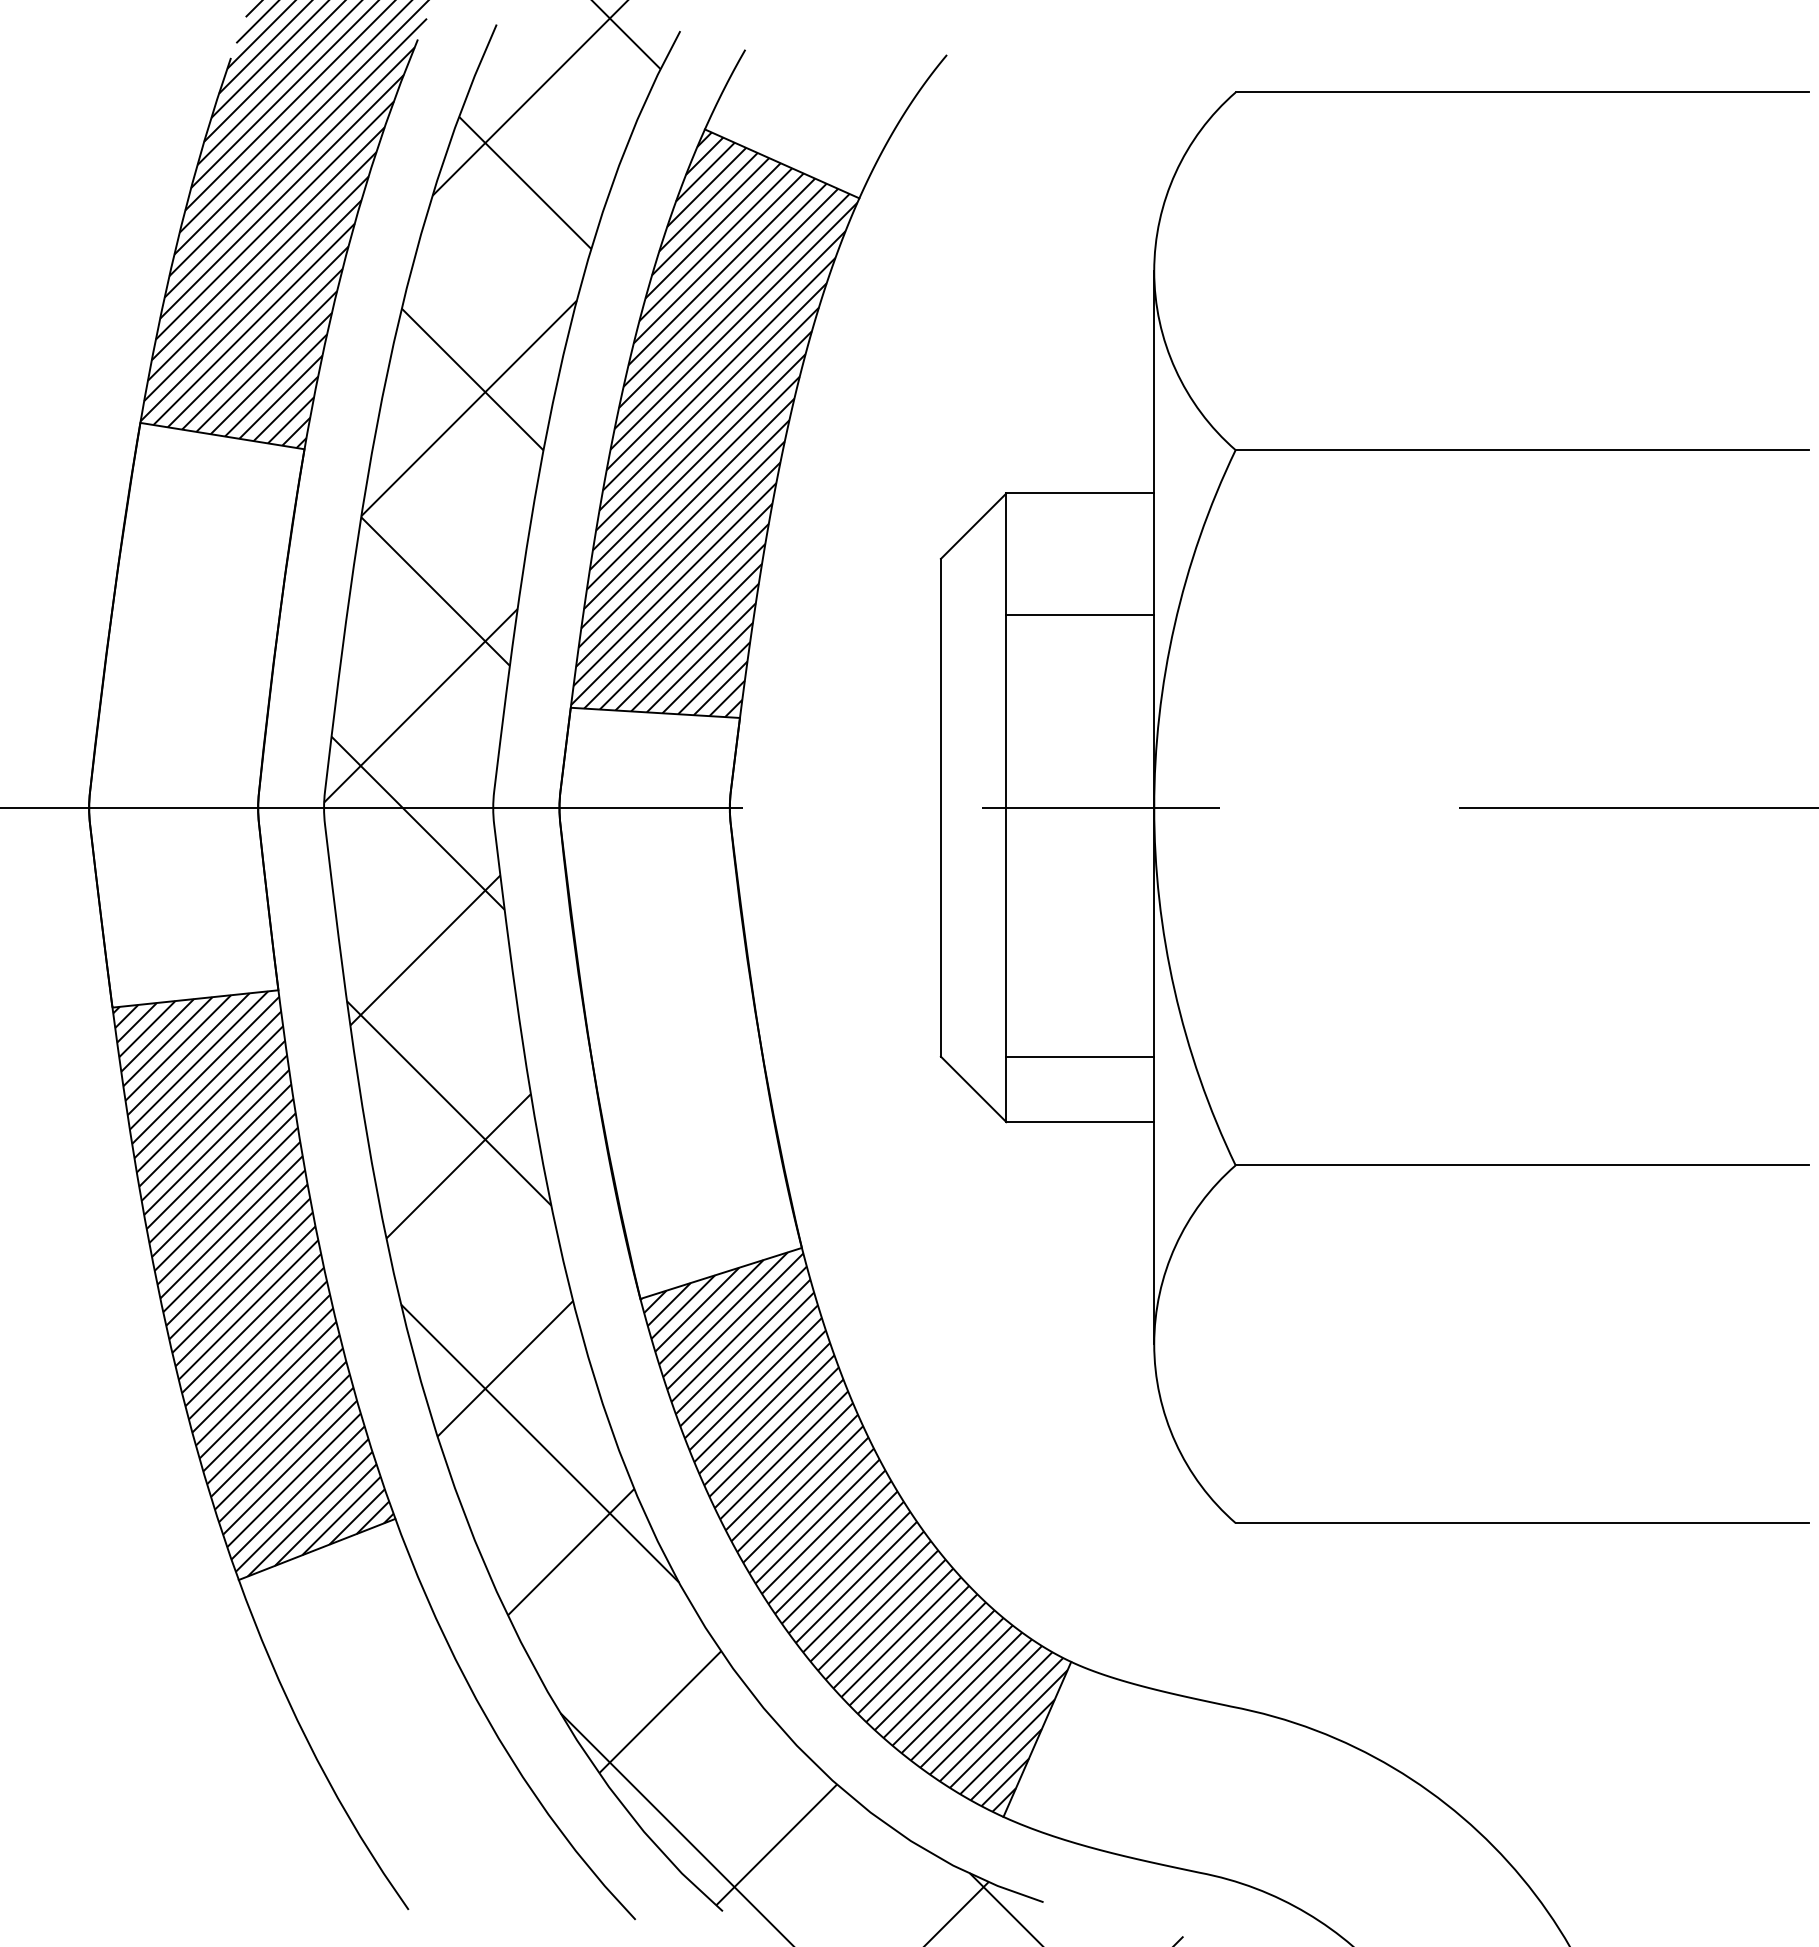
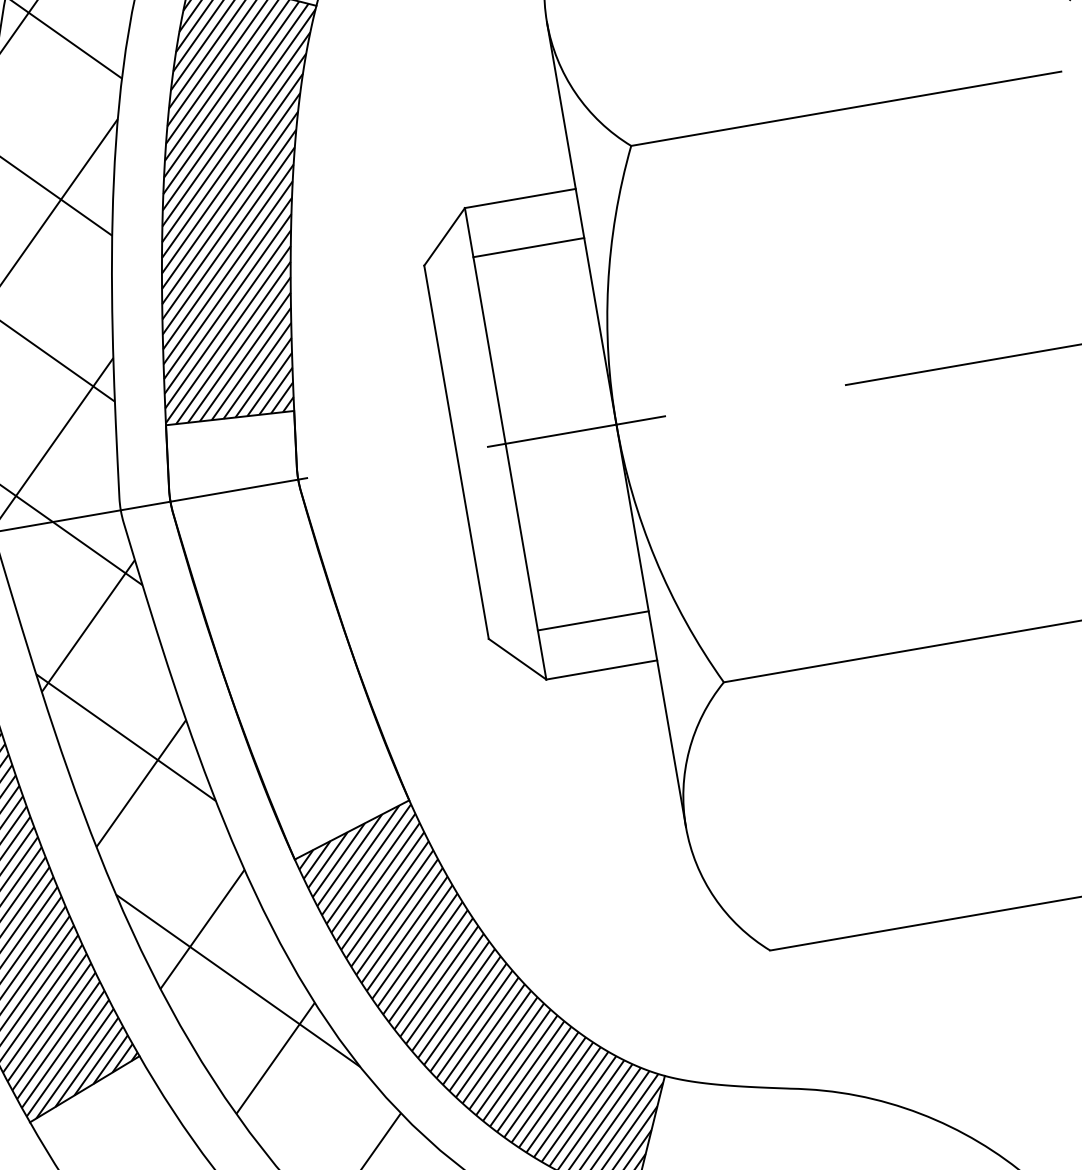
line: (1080, 614) -> (528, 247), moved

